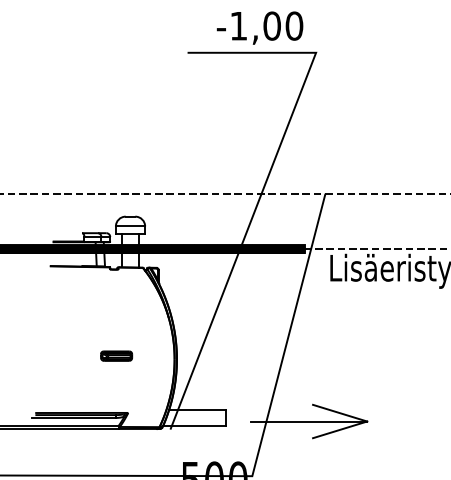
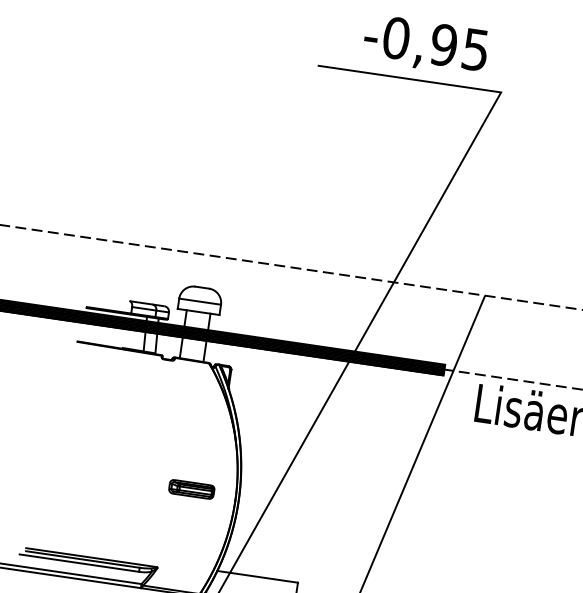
text: (266, 25) -> (436, 43), -1,00 -> -0,95
part: (116, 355) -> (191, 488), moved

